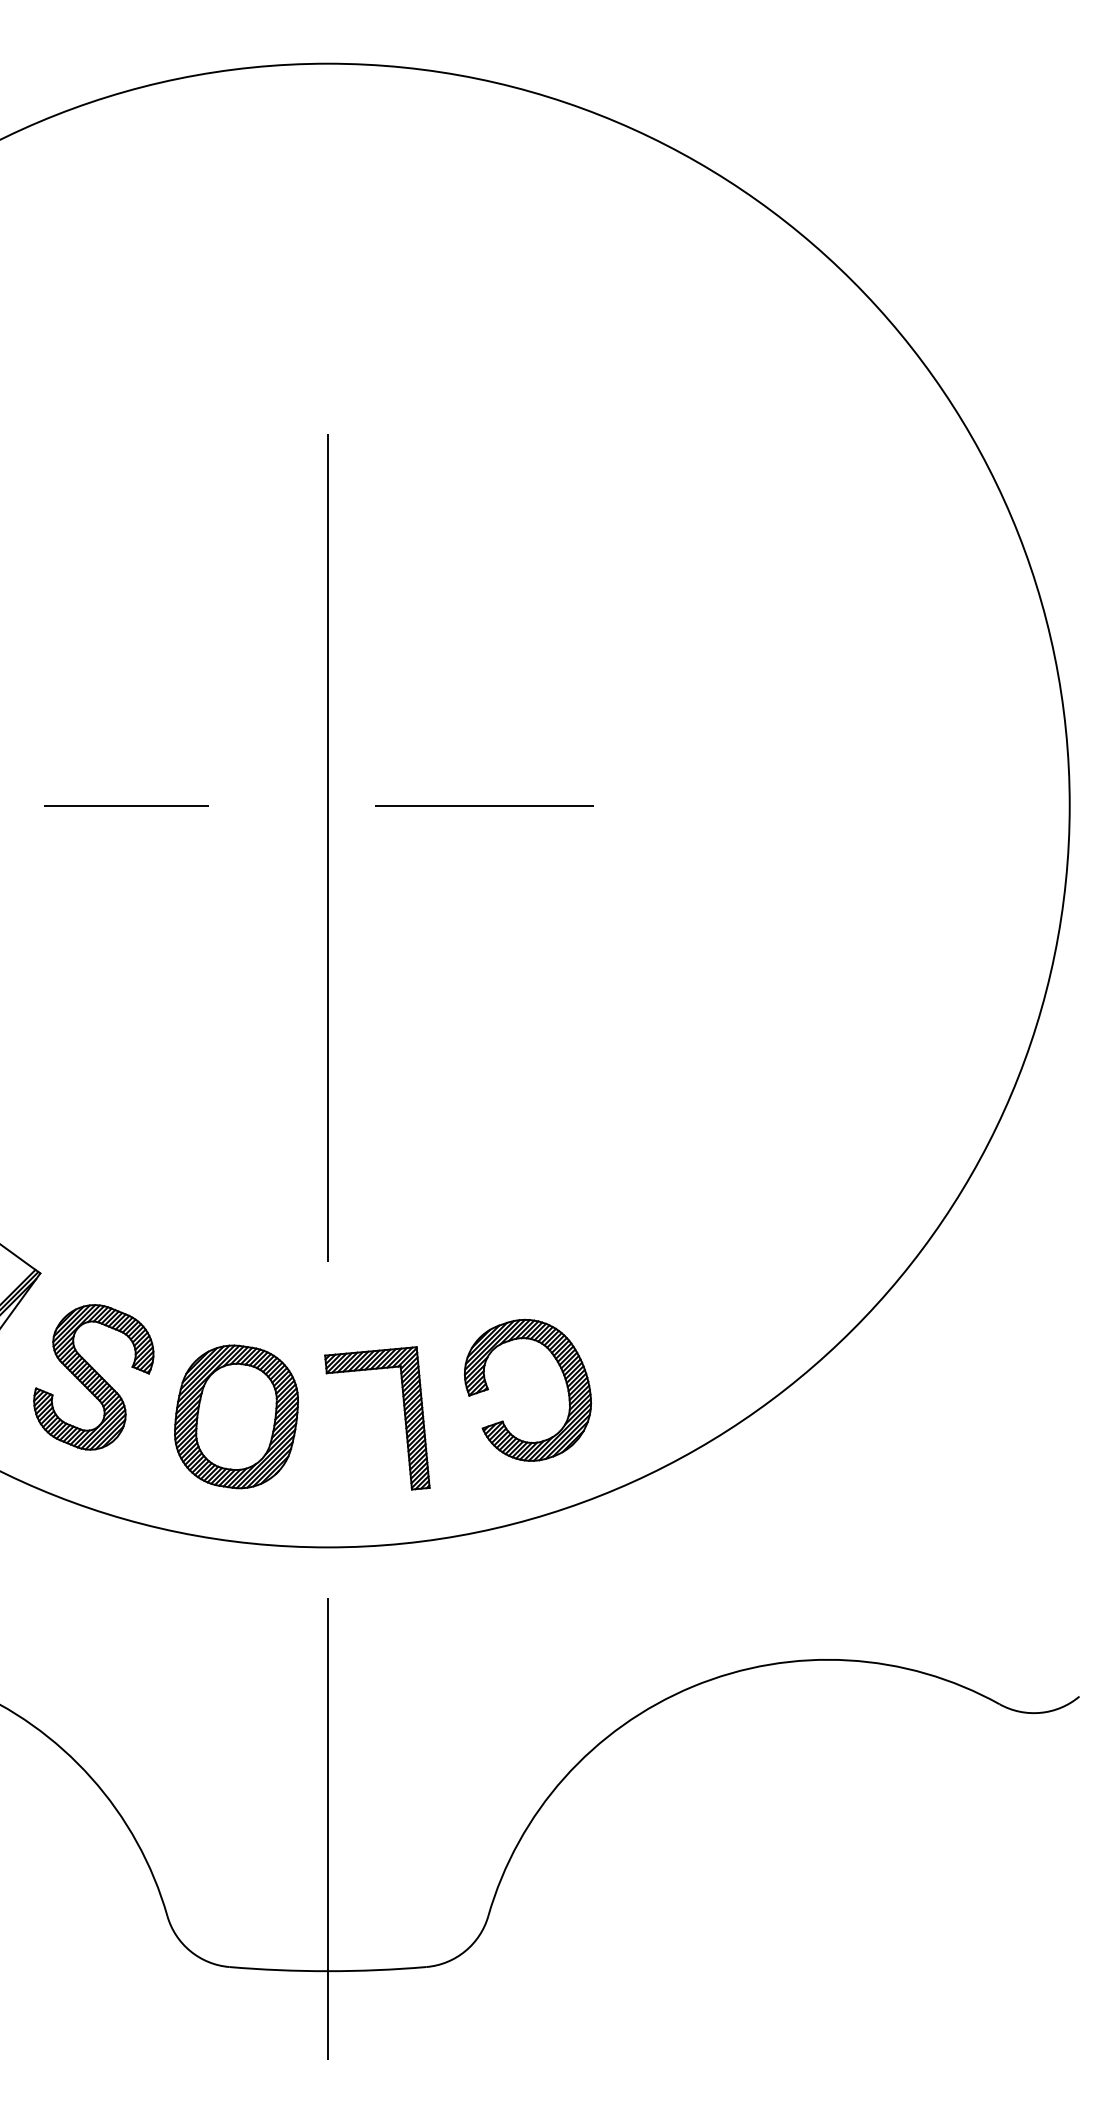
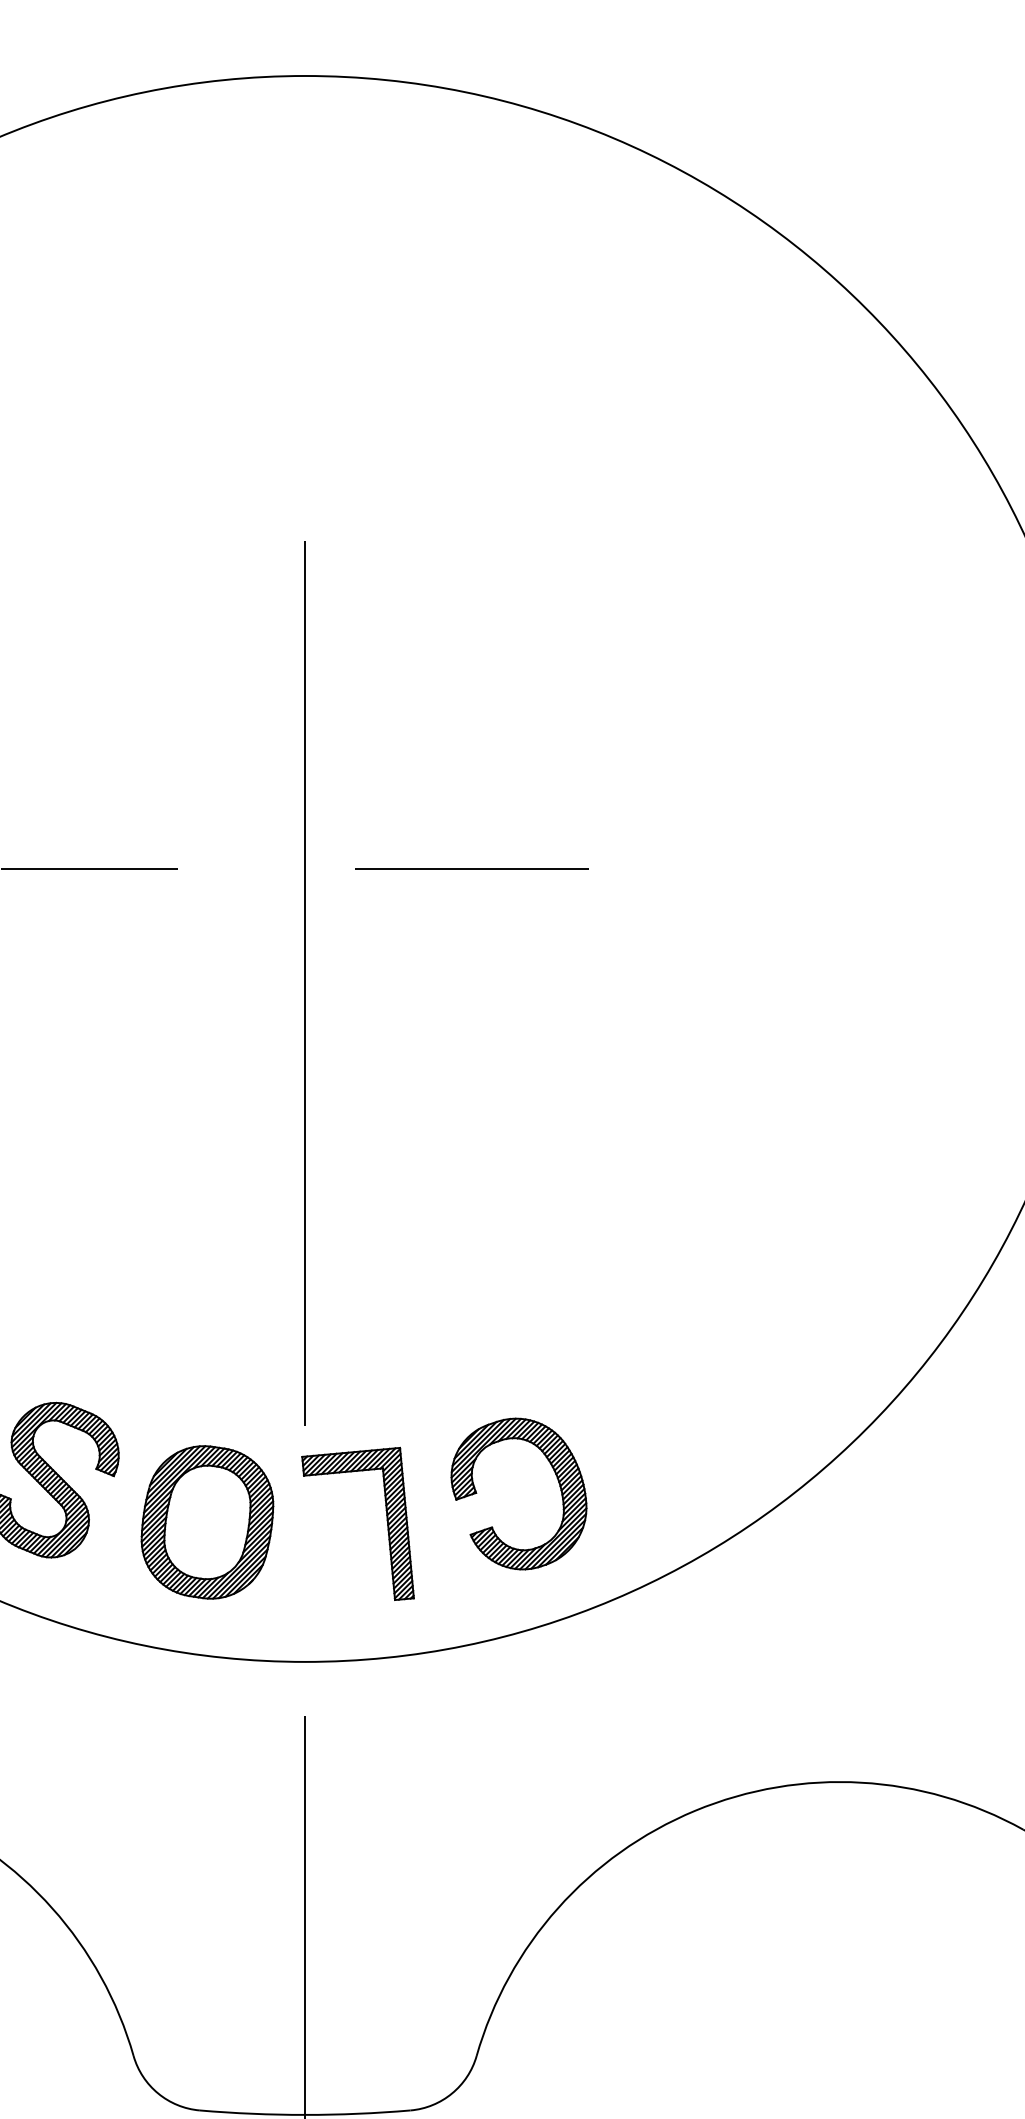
line: (327, 847) -> (304, 983), moved

